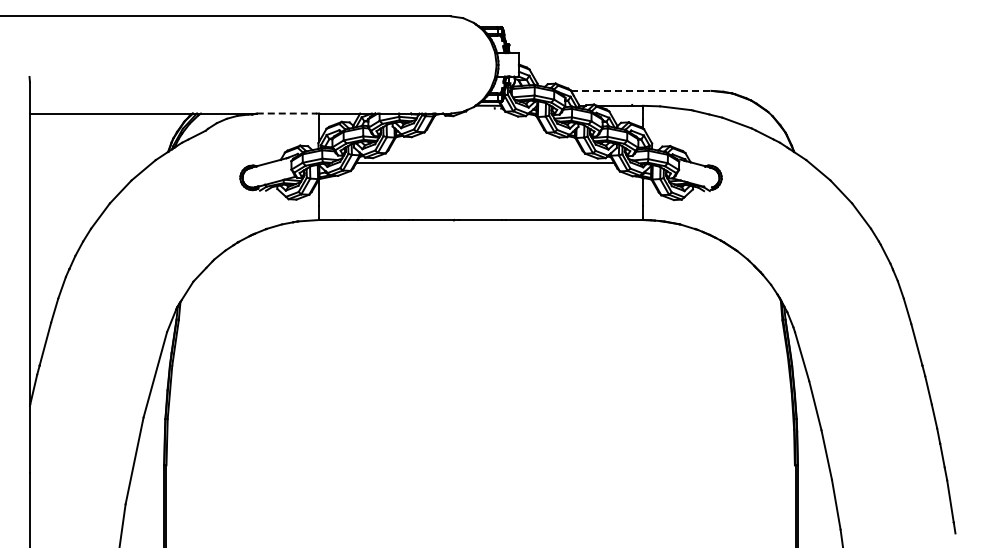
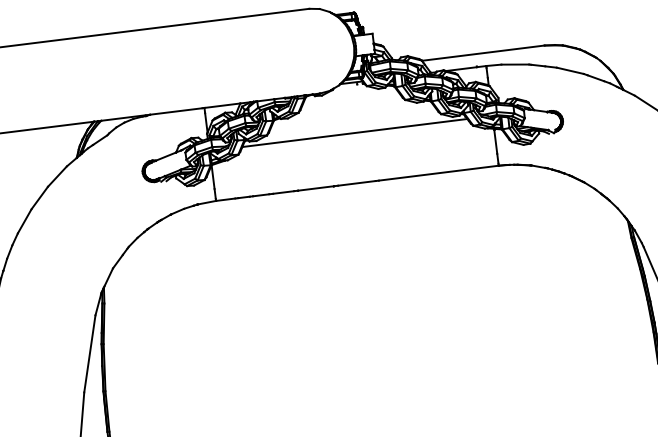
line: (641, 90) -> (483, 52), dashed -> solid
line: (287, 113) -> (176, 111), dashed -> solid

